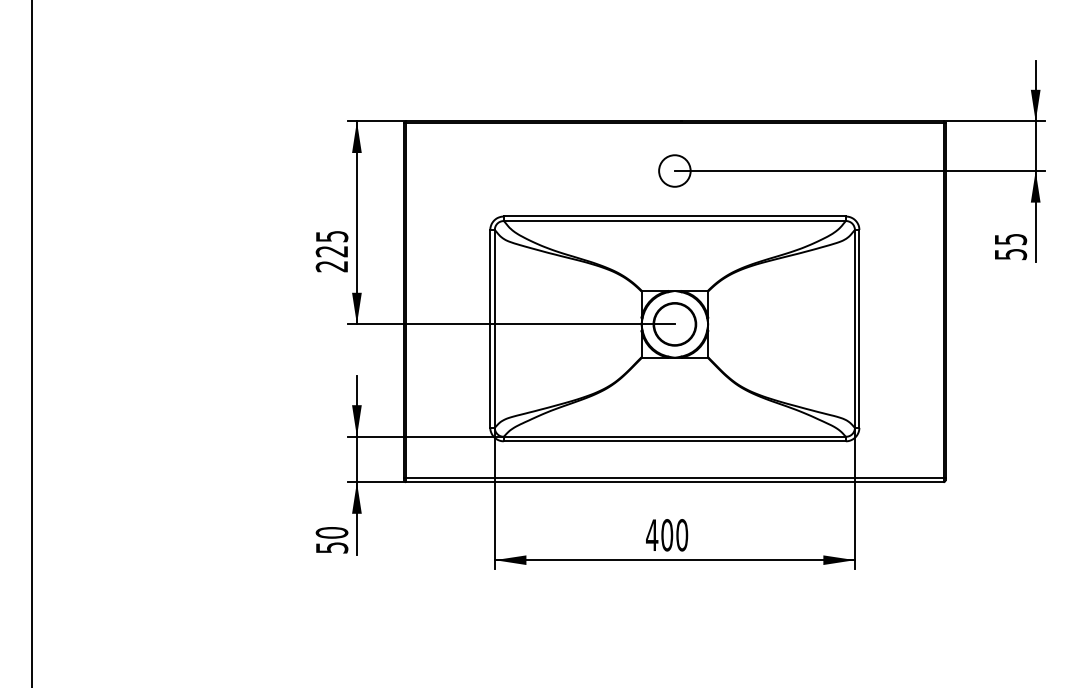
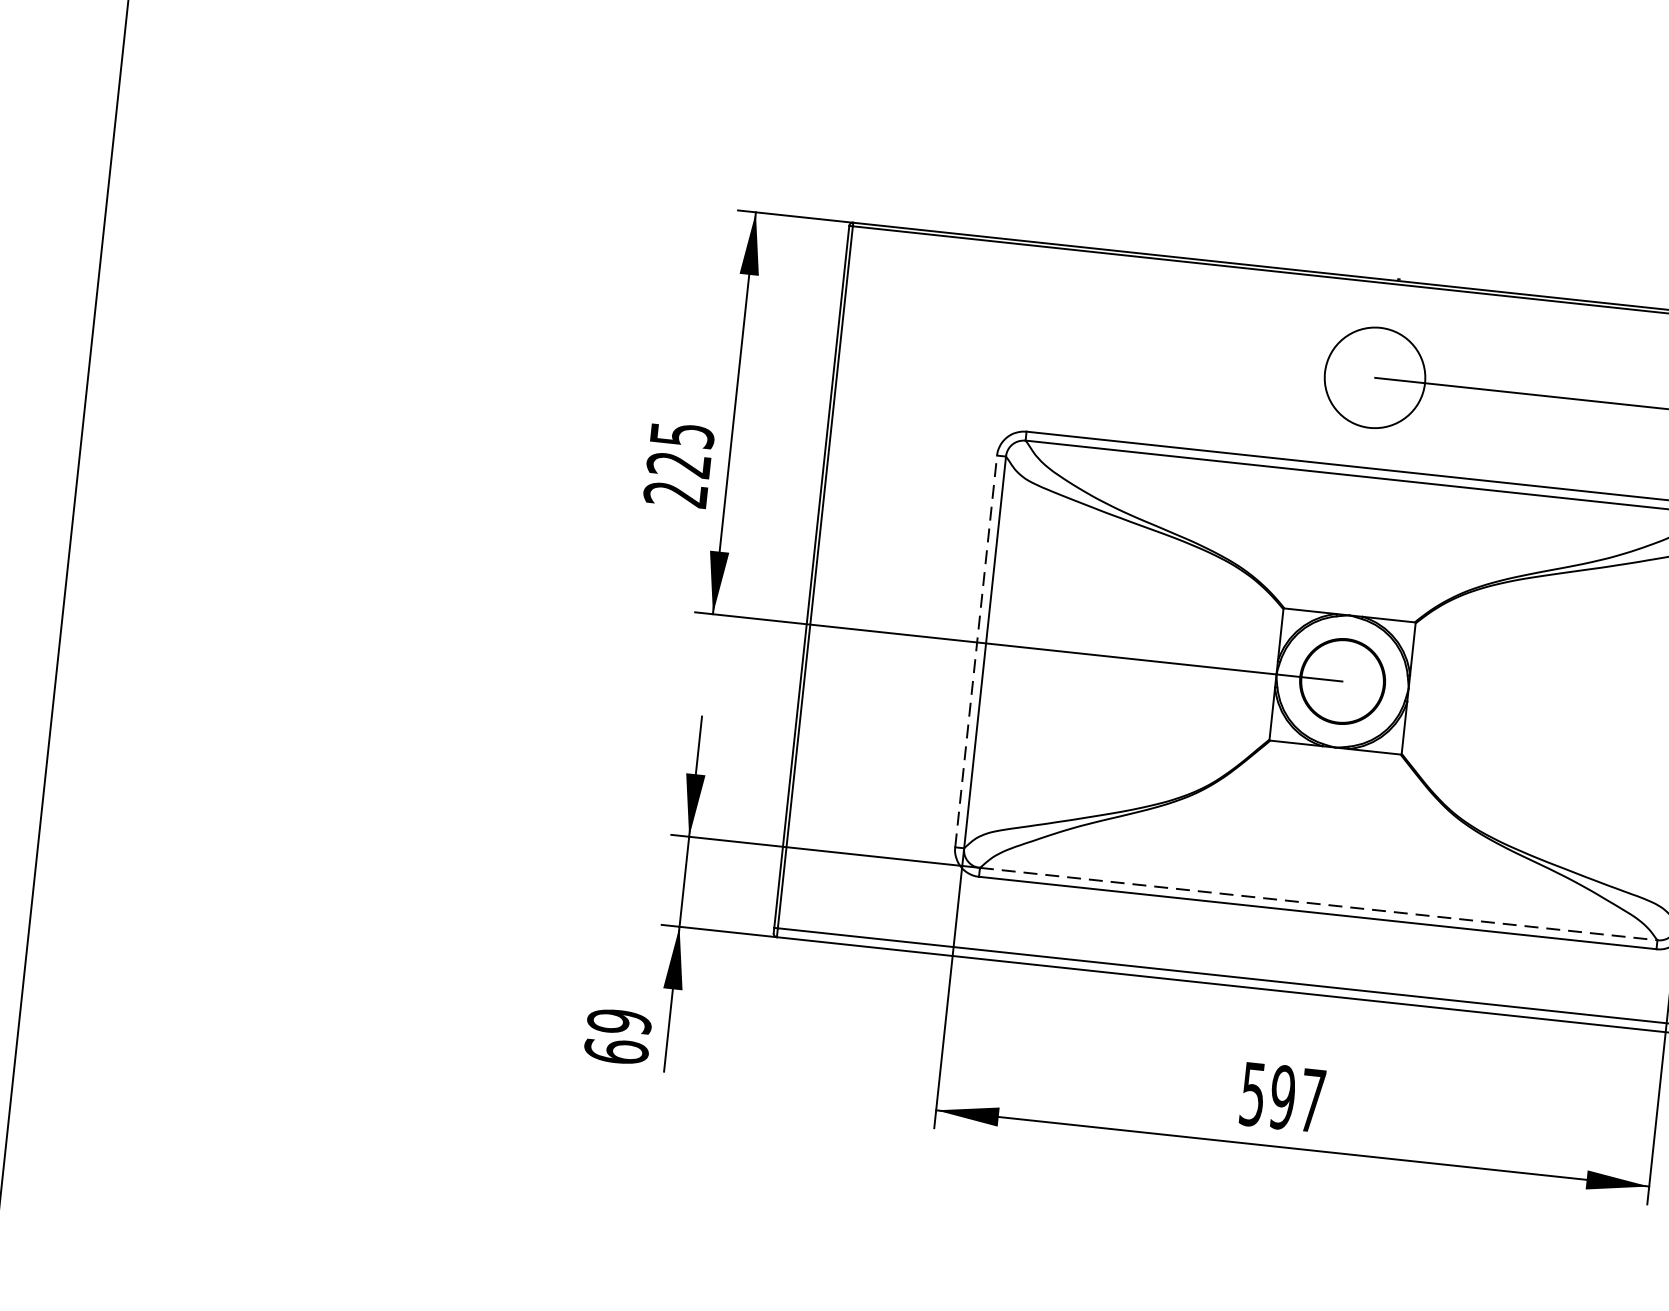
circle: (674, 170) -> (1374, 376), size x1.6
line: (490, 328) -> (976, 650), solid -> dashed
line: (675, 436) -> (1320, 903), solid -> dashed
text: (667, 535) -> (1283, 1098), 400 -> 597
text: (331, 540) -> (616, 1036), 50 -> 69

